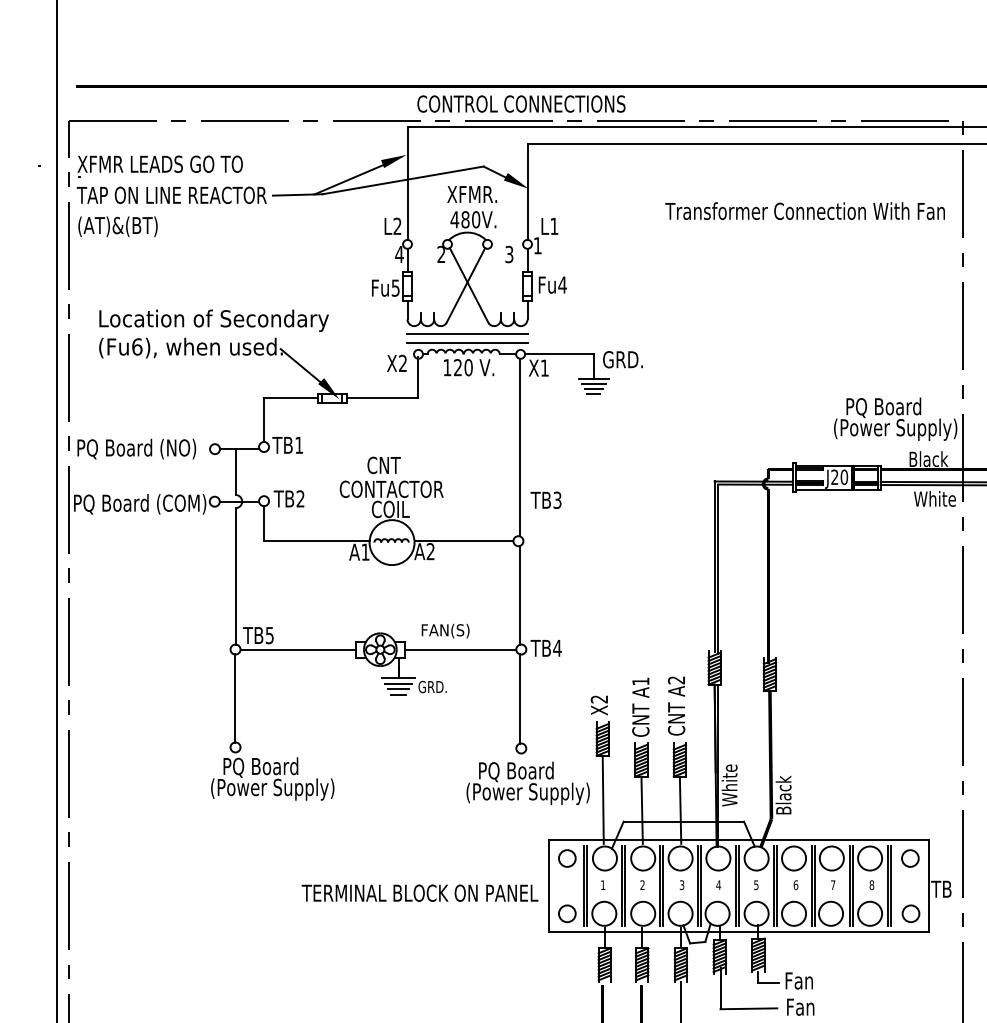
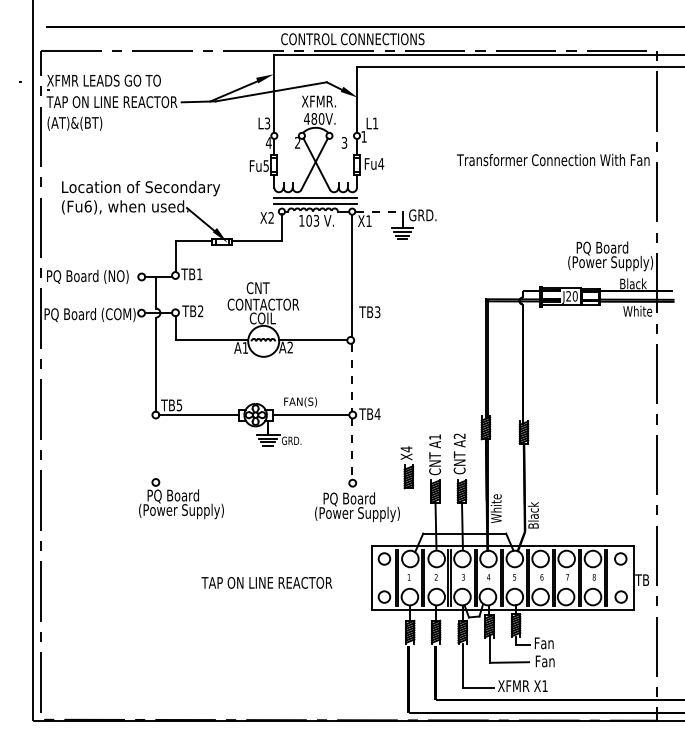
text: (805, 210) -> (553, 159), moved
text: (397, 226) -> (267, 123), L2 -> L3
line: (560, 354) -> (379, 211), solid -> dashed
text: (462, 367) -> (312, 220), 120 -> 103
line: (519, 596) -> (351, 378), solid -> dashed
line: (234, 698) -> (155, 448), removed
line: (519, 699) -> (351, 449), solid -> dashed
text: (599, 699) -> (406, 449), X2 -> X4
line: (602, 799) -> (408, 518), removed
text: (425, 892) -> (286, 582), TERMINAL BLOCK ON PANEL -> TAP ON LINE REACTOR

